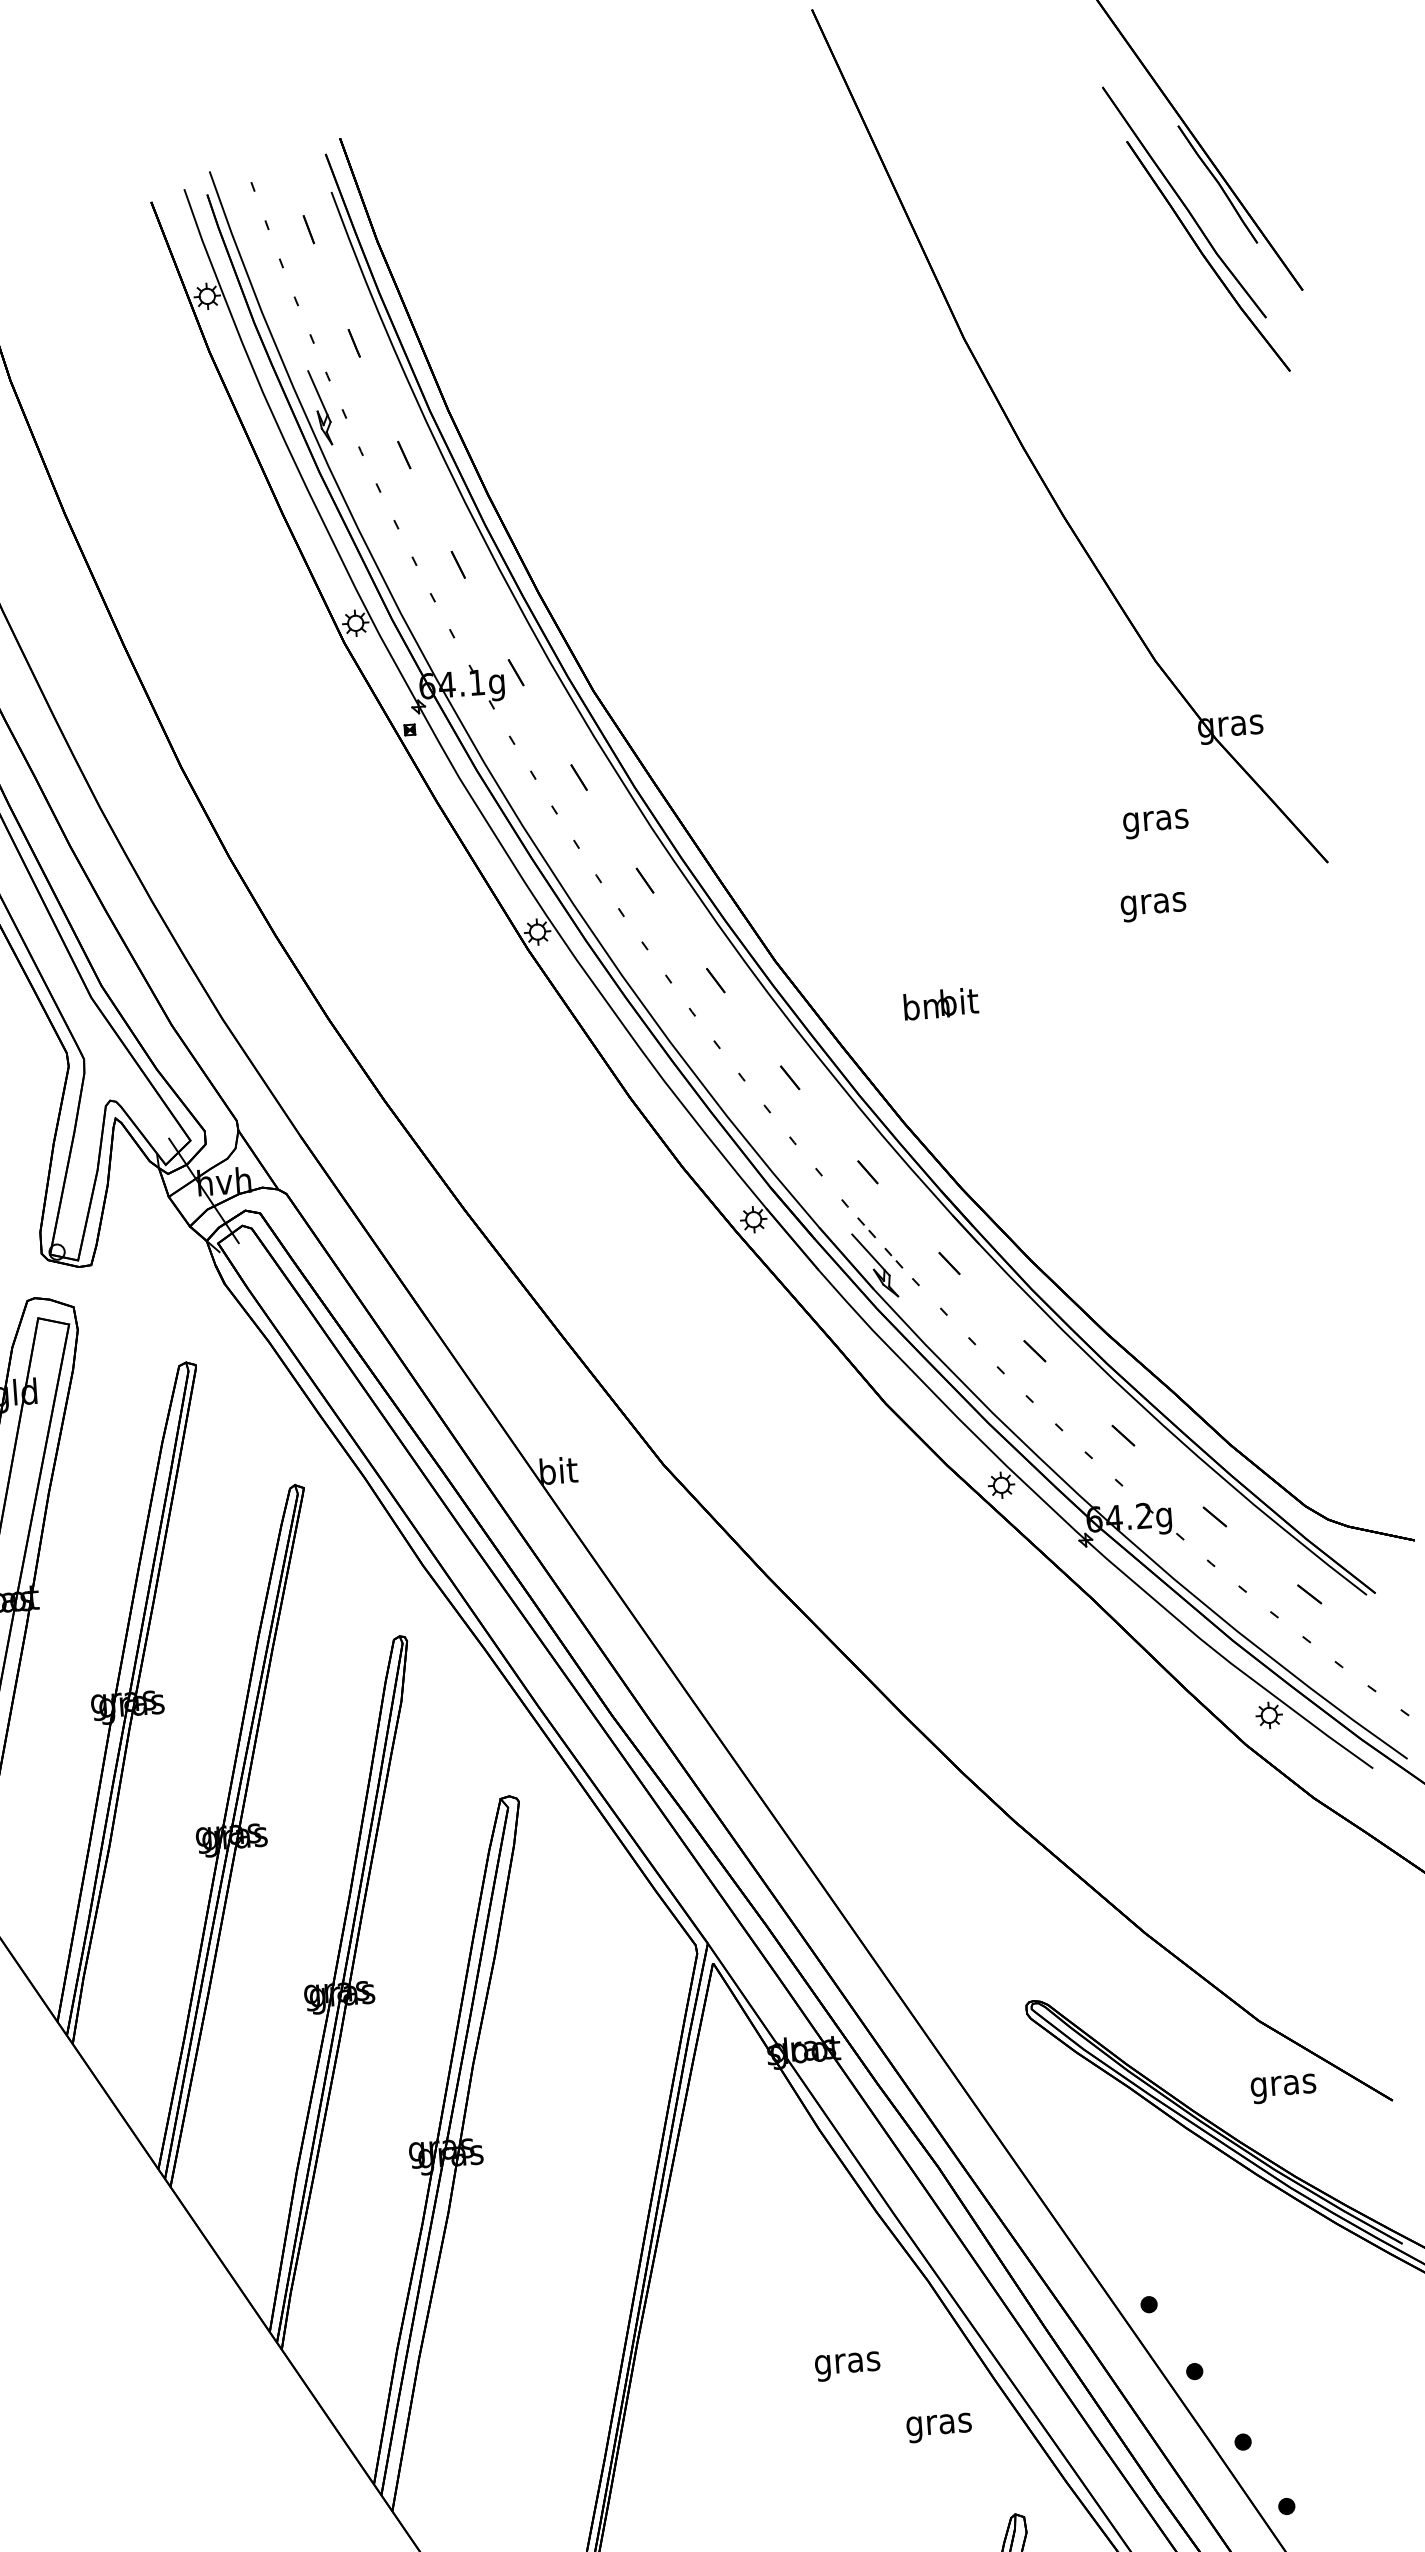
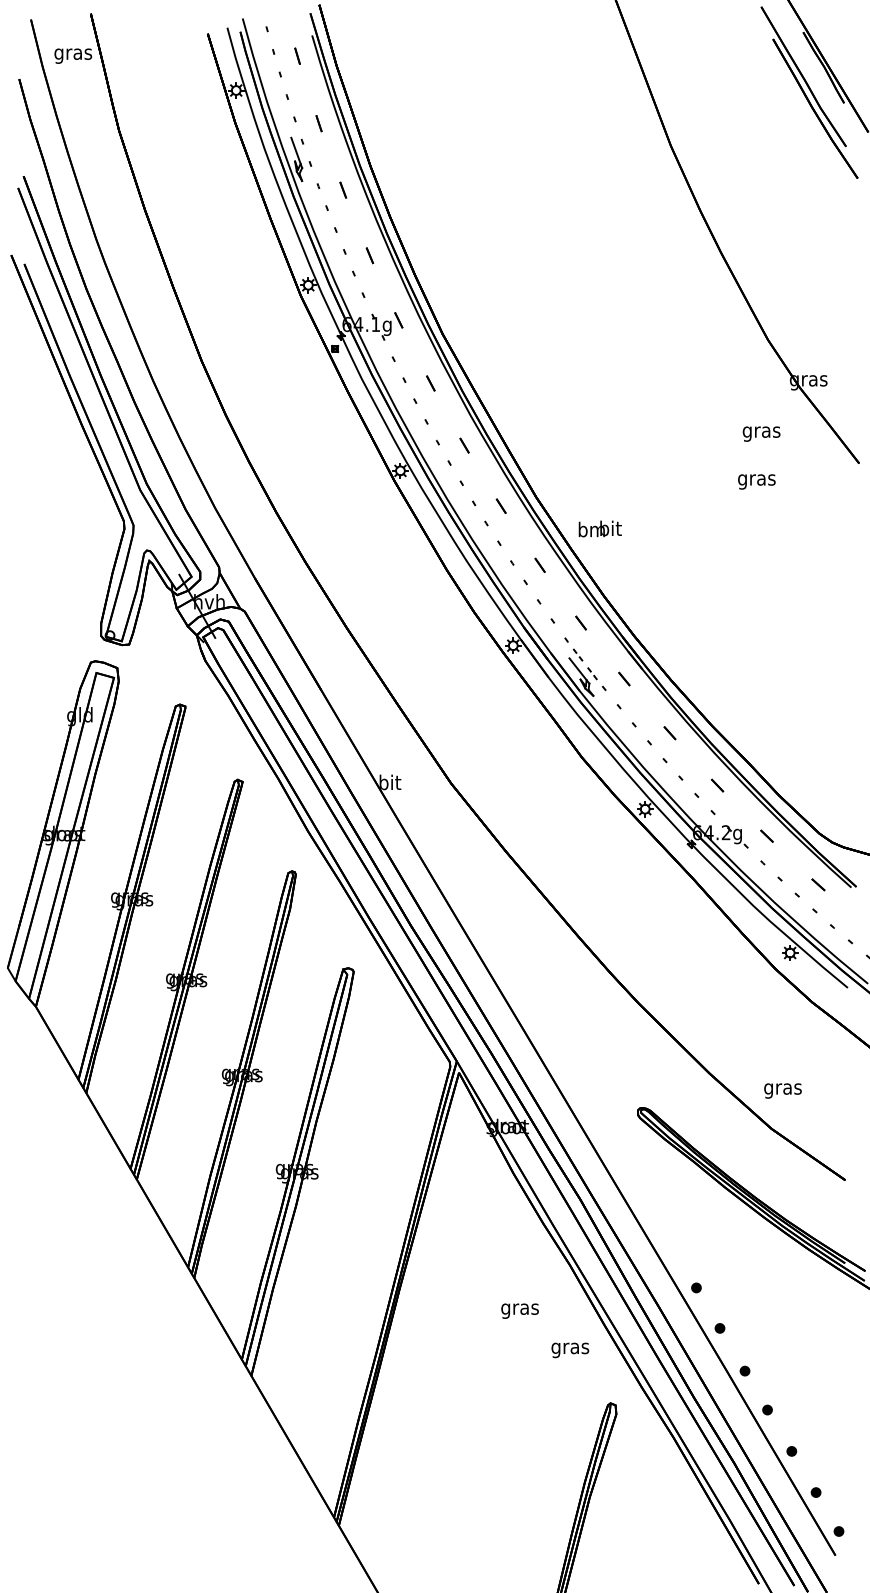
text: (939, 1003) -> (599, 528), moved
text: (1282, 2088) -> (782, 1090), moved

